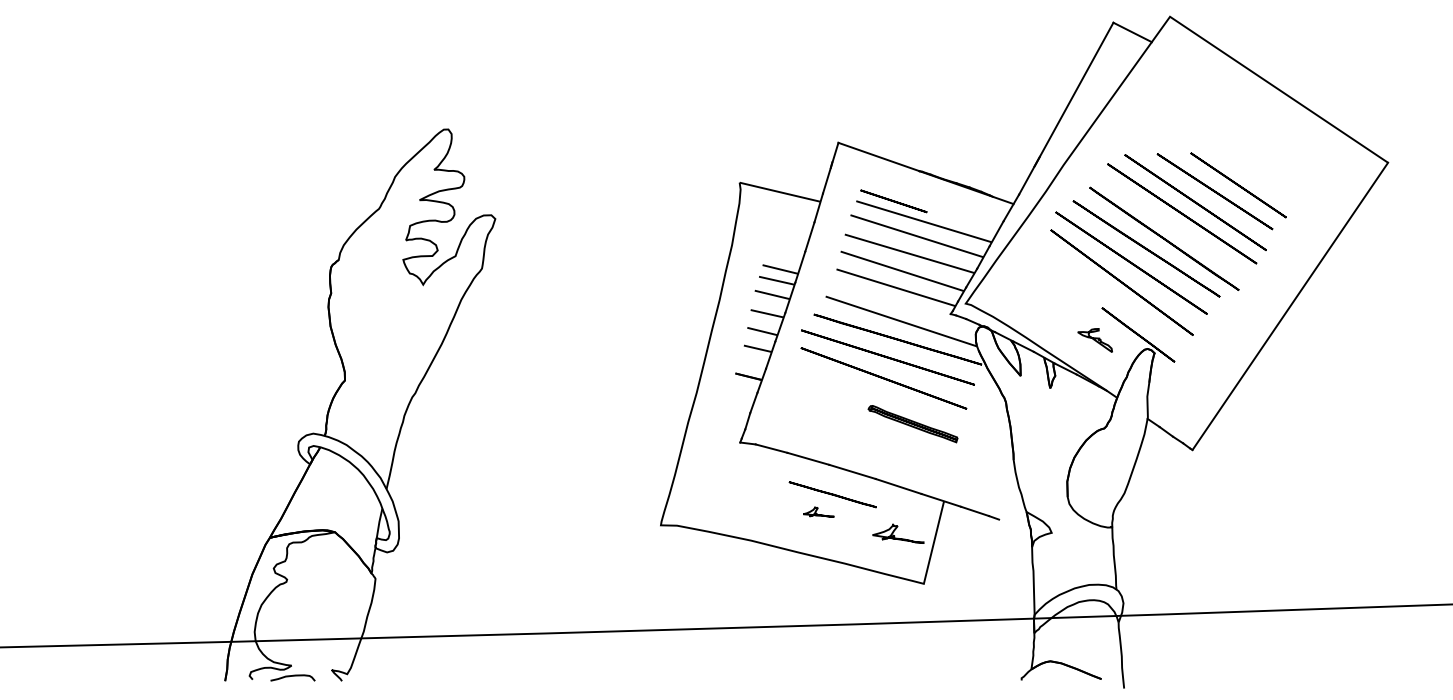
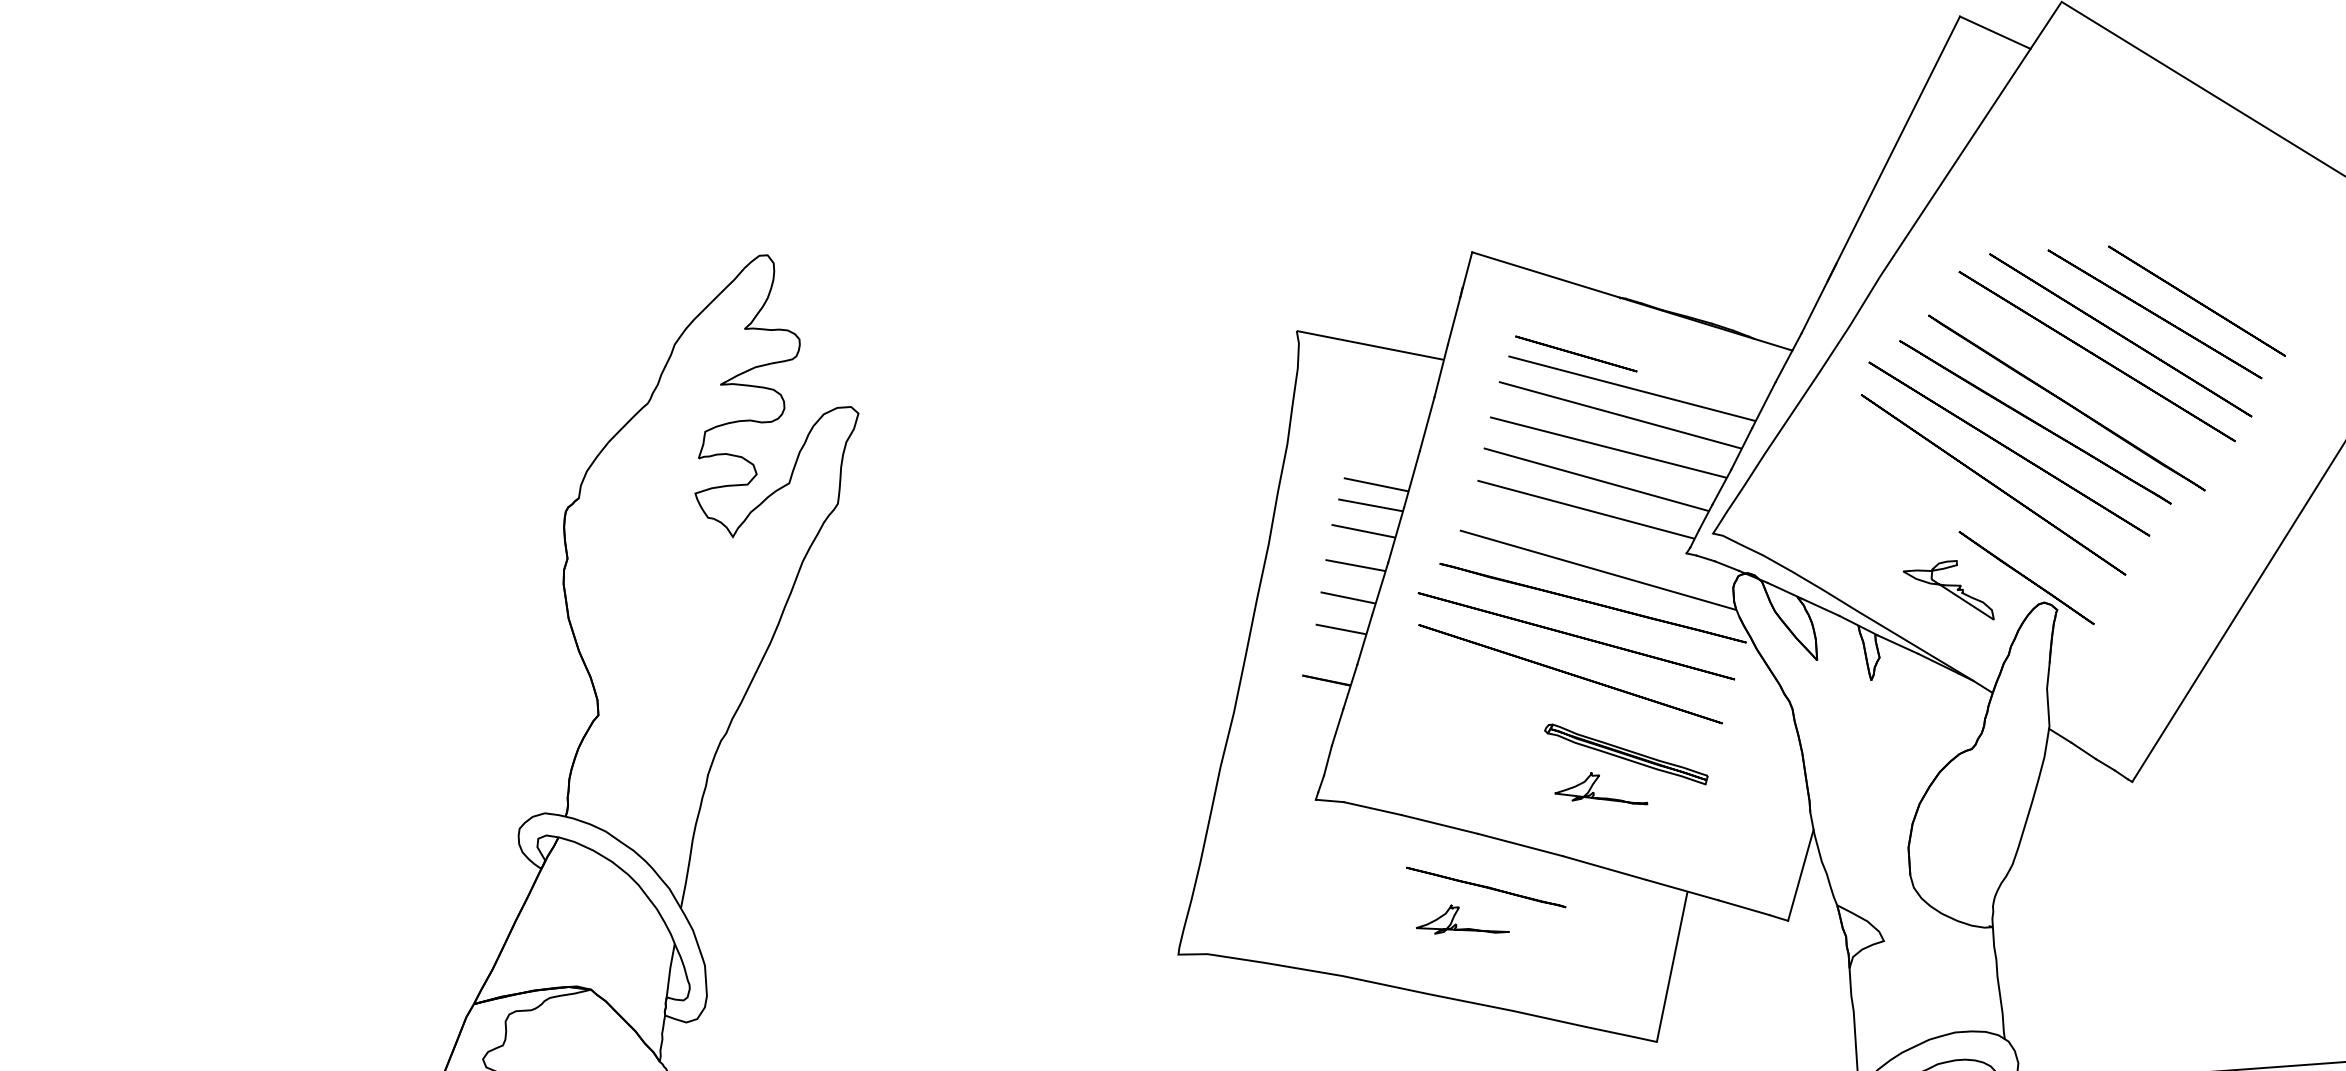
part: (1095, 340) -> (1949, 591), size x1.43
line: (1007, 494) -> (1801, 874), added
part: (818, 511) -> (1461, 918), size x1.67
part: (898, 533) -> (1601, 788), moved

